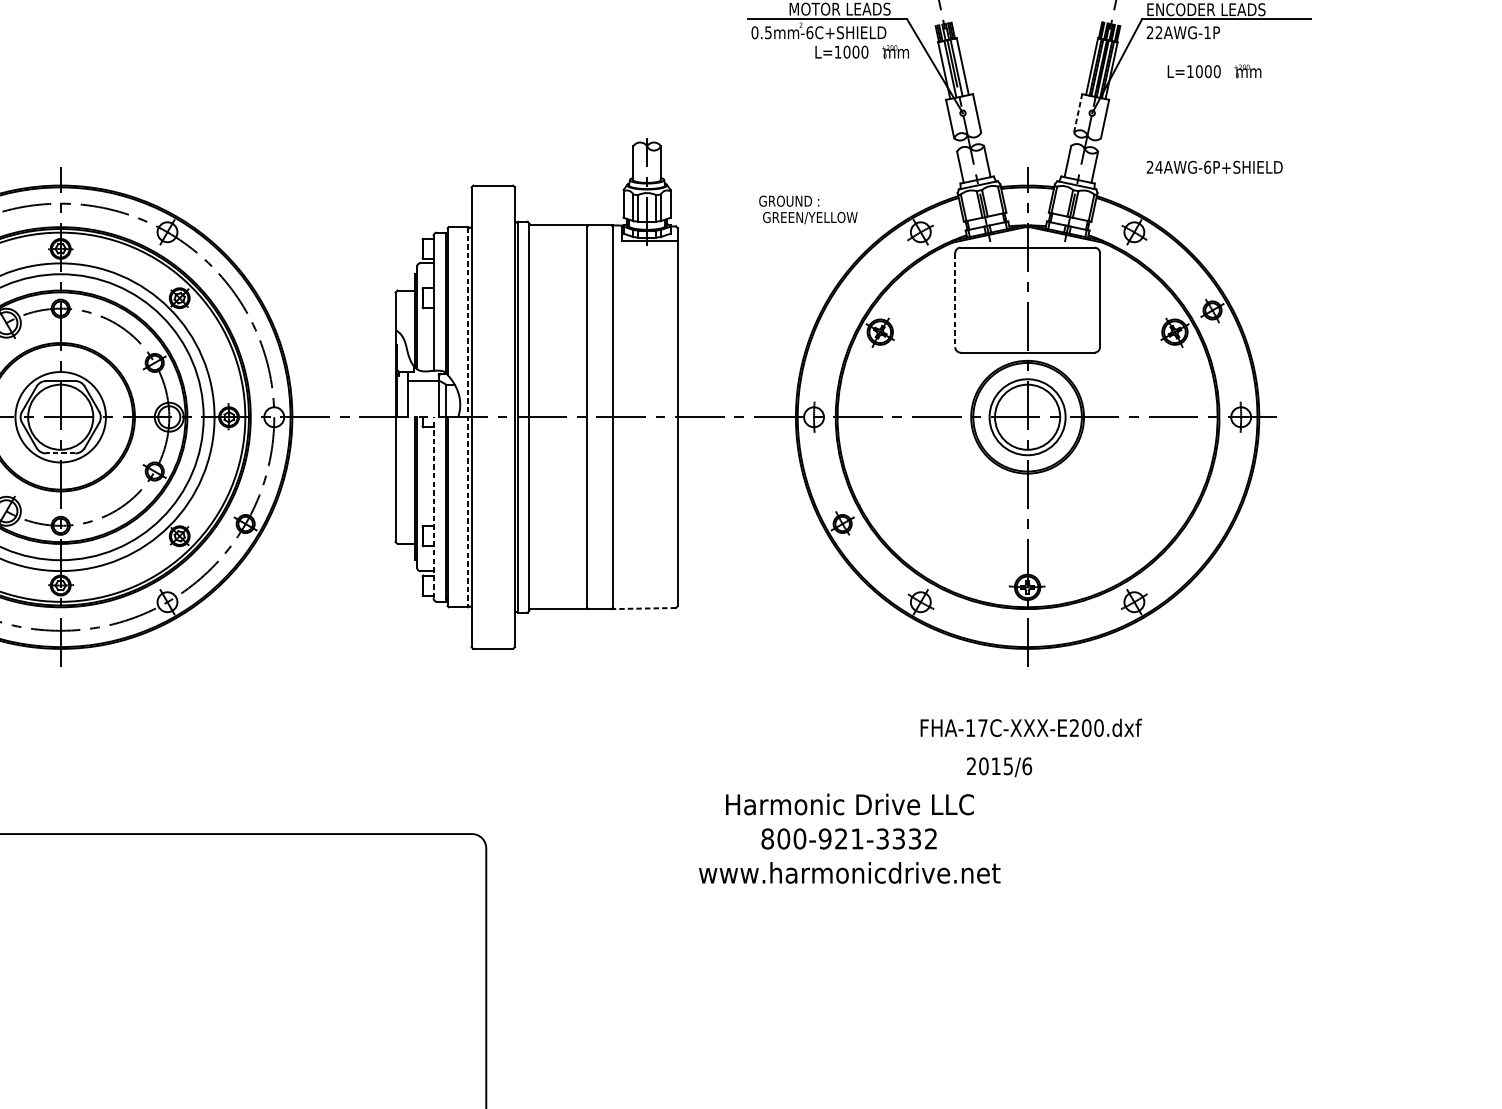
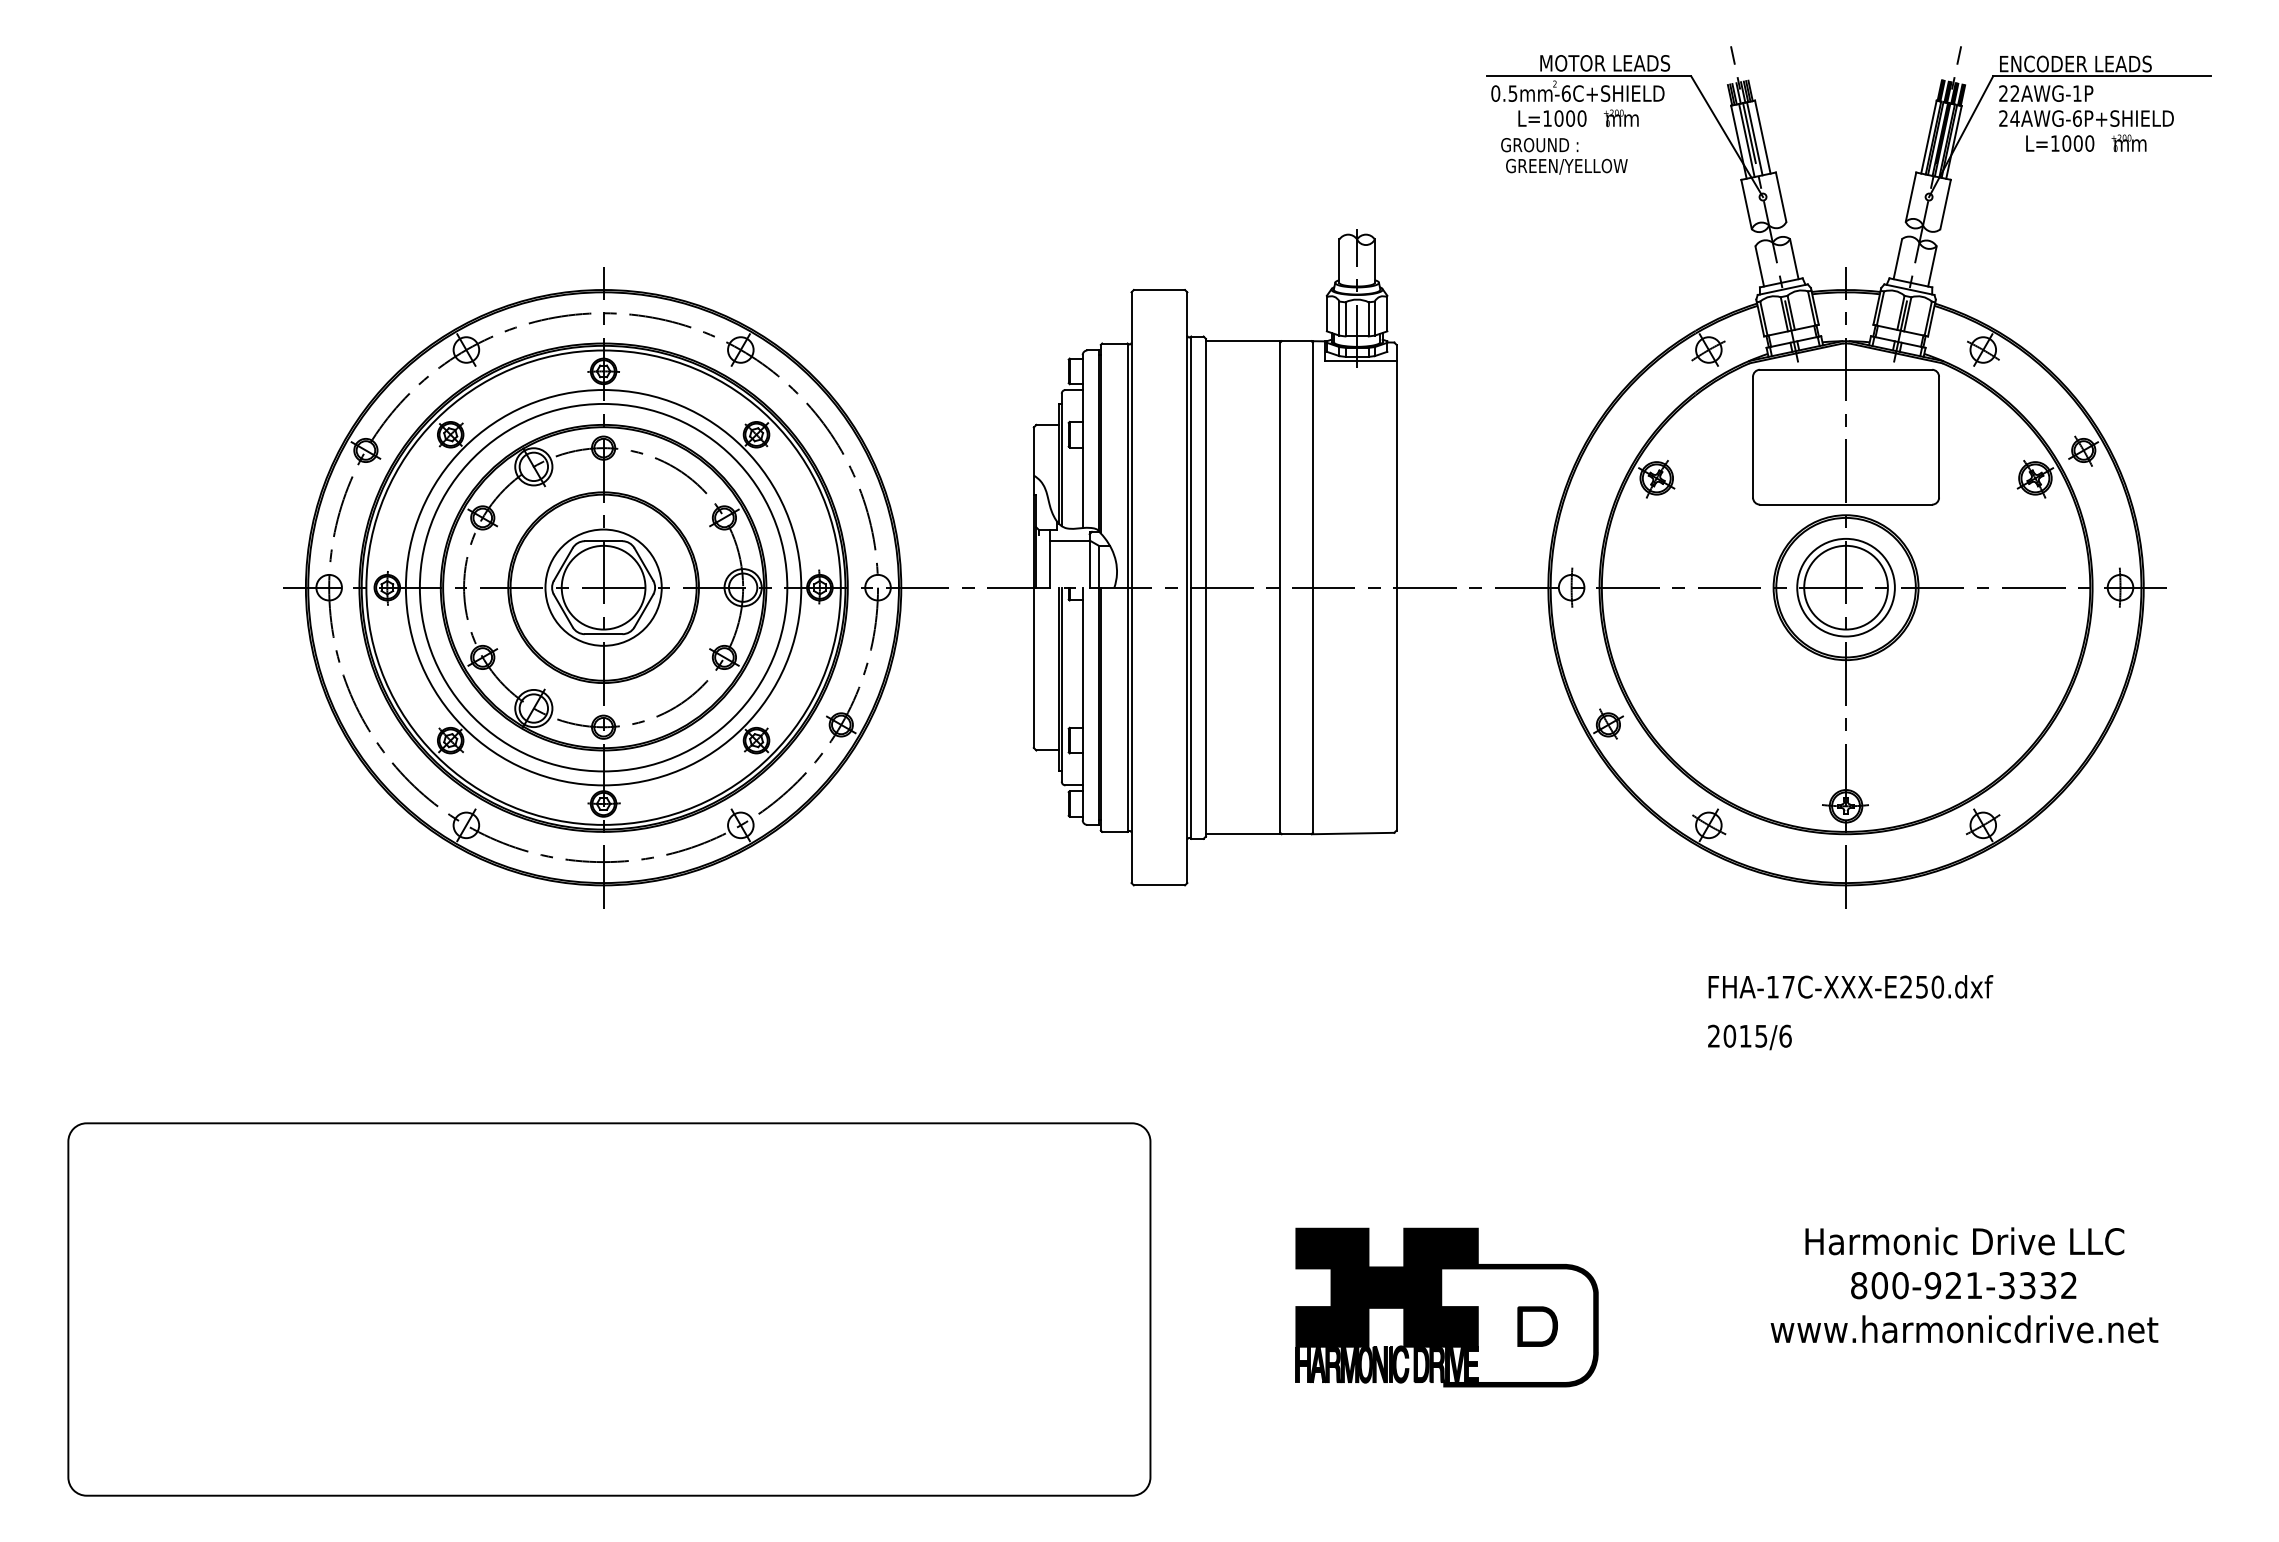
text: (862, 51) -> (1578, 117), moved
line: (1078, 112) -> (1911, 196), dashed -> solid
text: (1214, 167) -> (2086, 118), moved
text: (808, 210) -> (1564, 156), moved
line: (955, 300) -> (1753, 437), dashed -> solid
line: (468, 417) -> (1127, 588), dashed -> solid
line: (60, 453) -> (603, 634), dashed -> solid
line: (433, 507) -> (1082, 703), dashed -> solid
line: (644, 608) -> (1353, 833), dashed -> solid
text: (1087, 727) -> (1922, 986), FHA-17C-XXX-E200.dxf -> FHA-17C-XXX-E250.dxf
text: (999, 767) -> (1749, 1037), moved
text: (849, 838) -> (1964, 1285), moved
part: (716, 977) -> (1446, 1307), added

